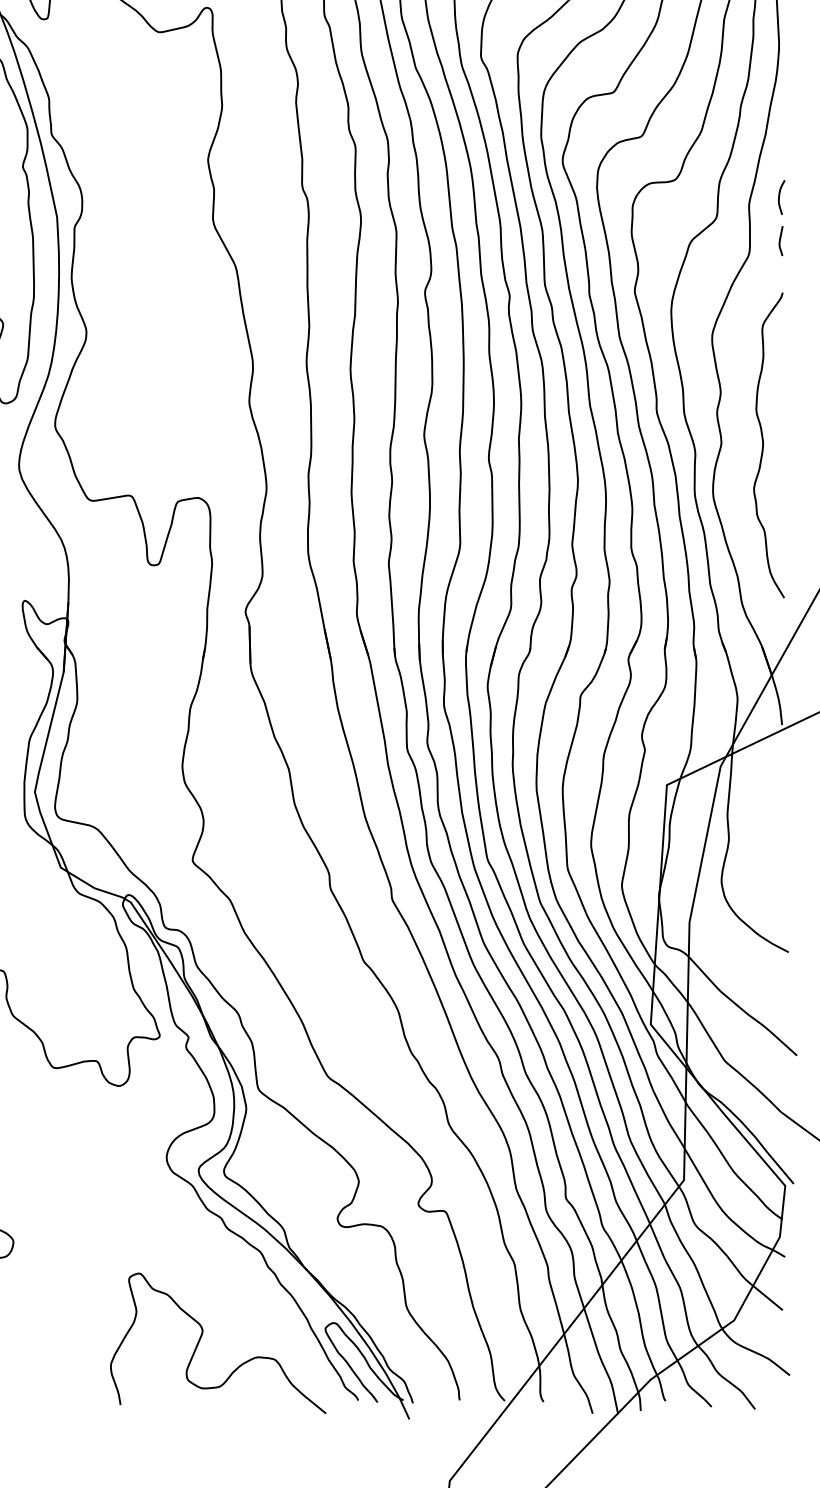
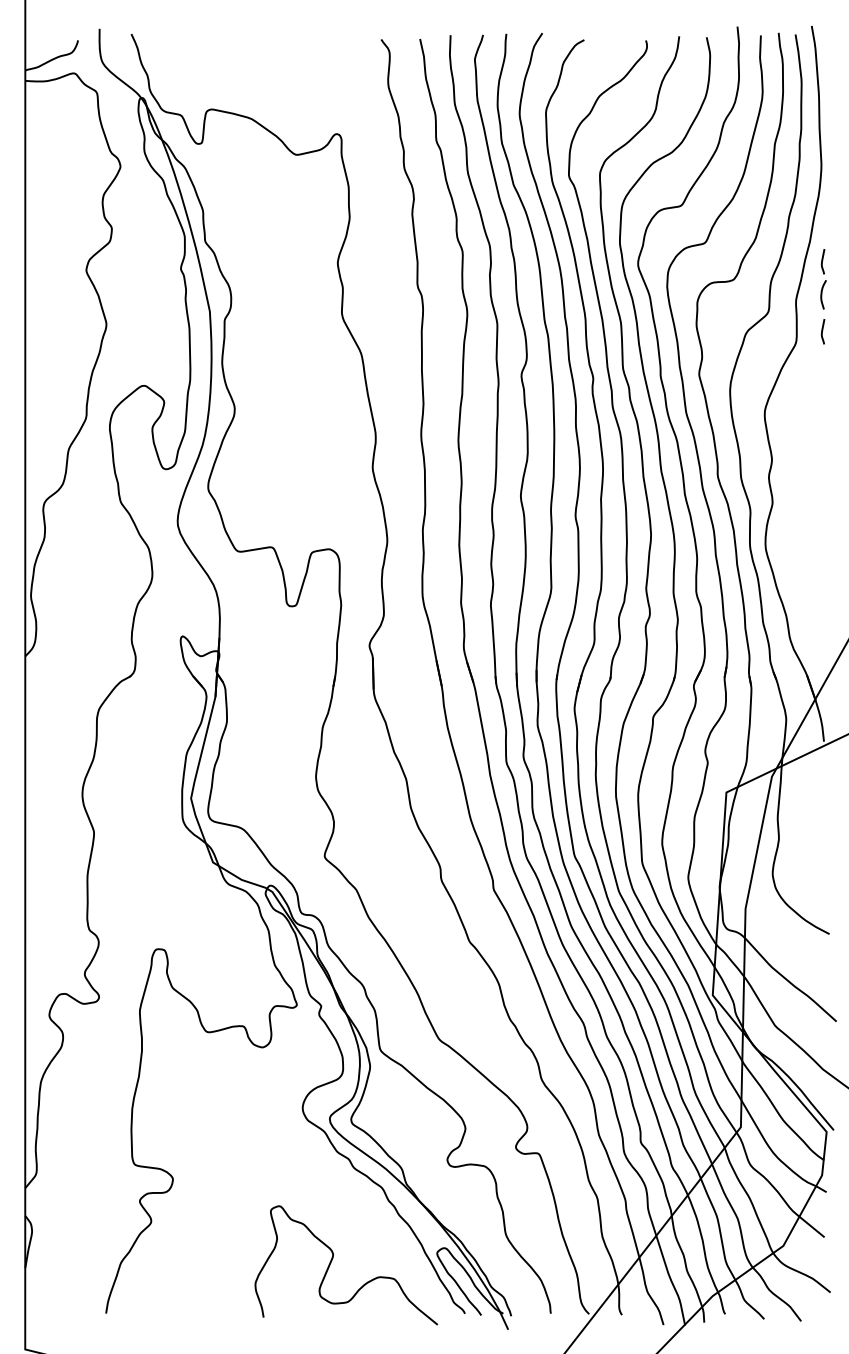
curve: (780, 158) -> (822, 261), added
curve: (763, 445) -> (808, 504), removed

